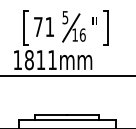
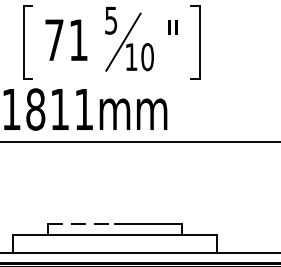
text: (82, 34) -> (146, 55), 16 -> 10
line: (51, 114) -> (82, 223), solid -> dashed

